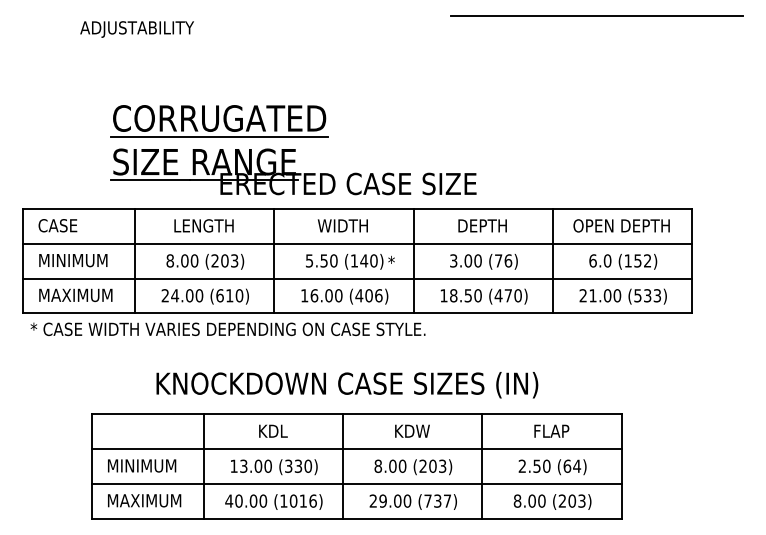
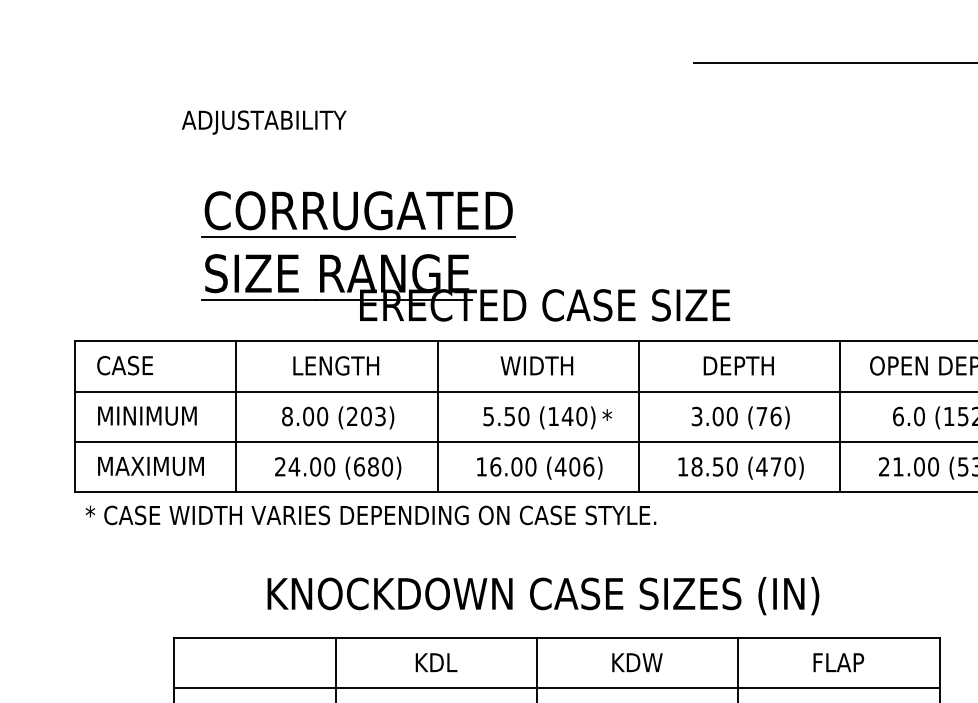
text: (136, 29) -> (263, 122), moved
text: (229, 295) -> (373, 466), (610) -> (680)

